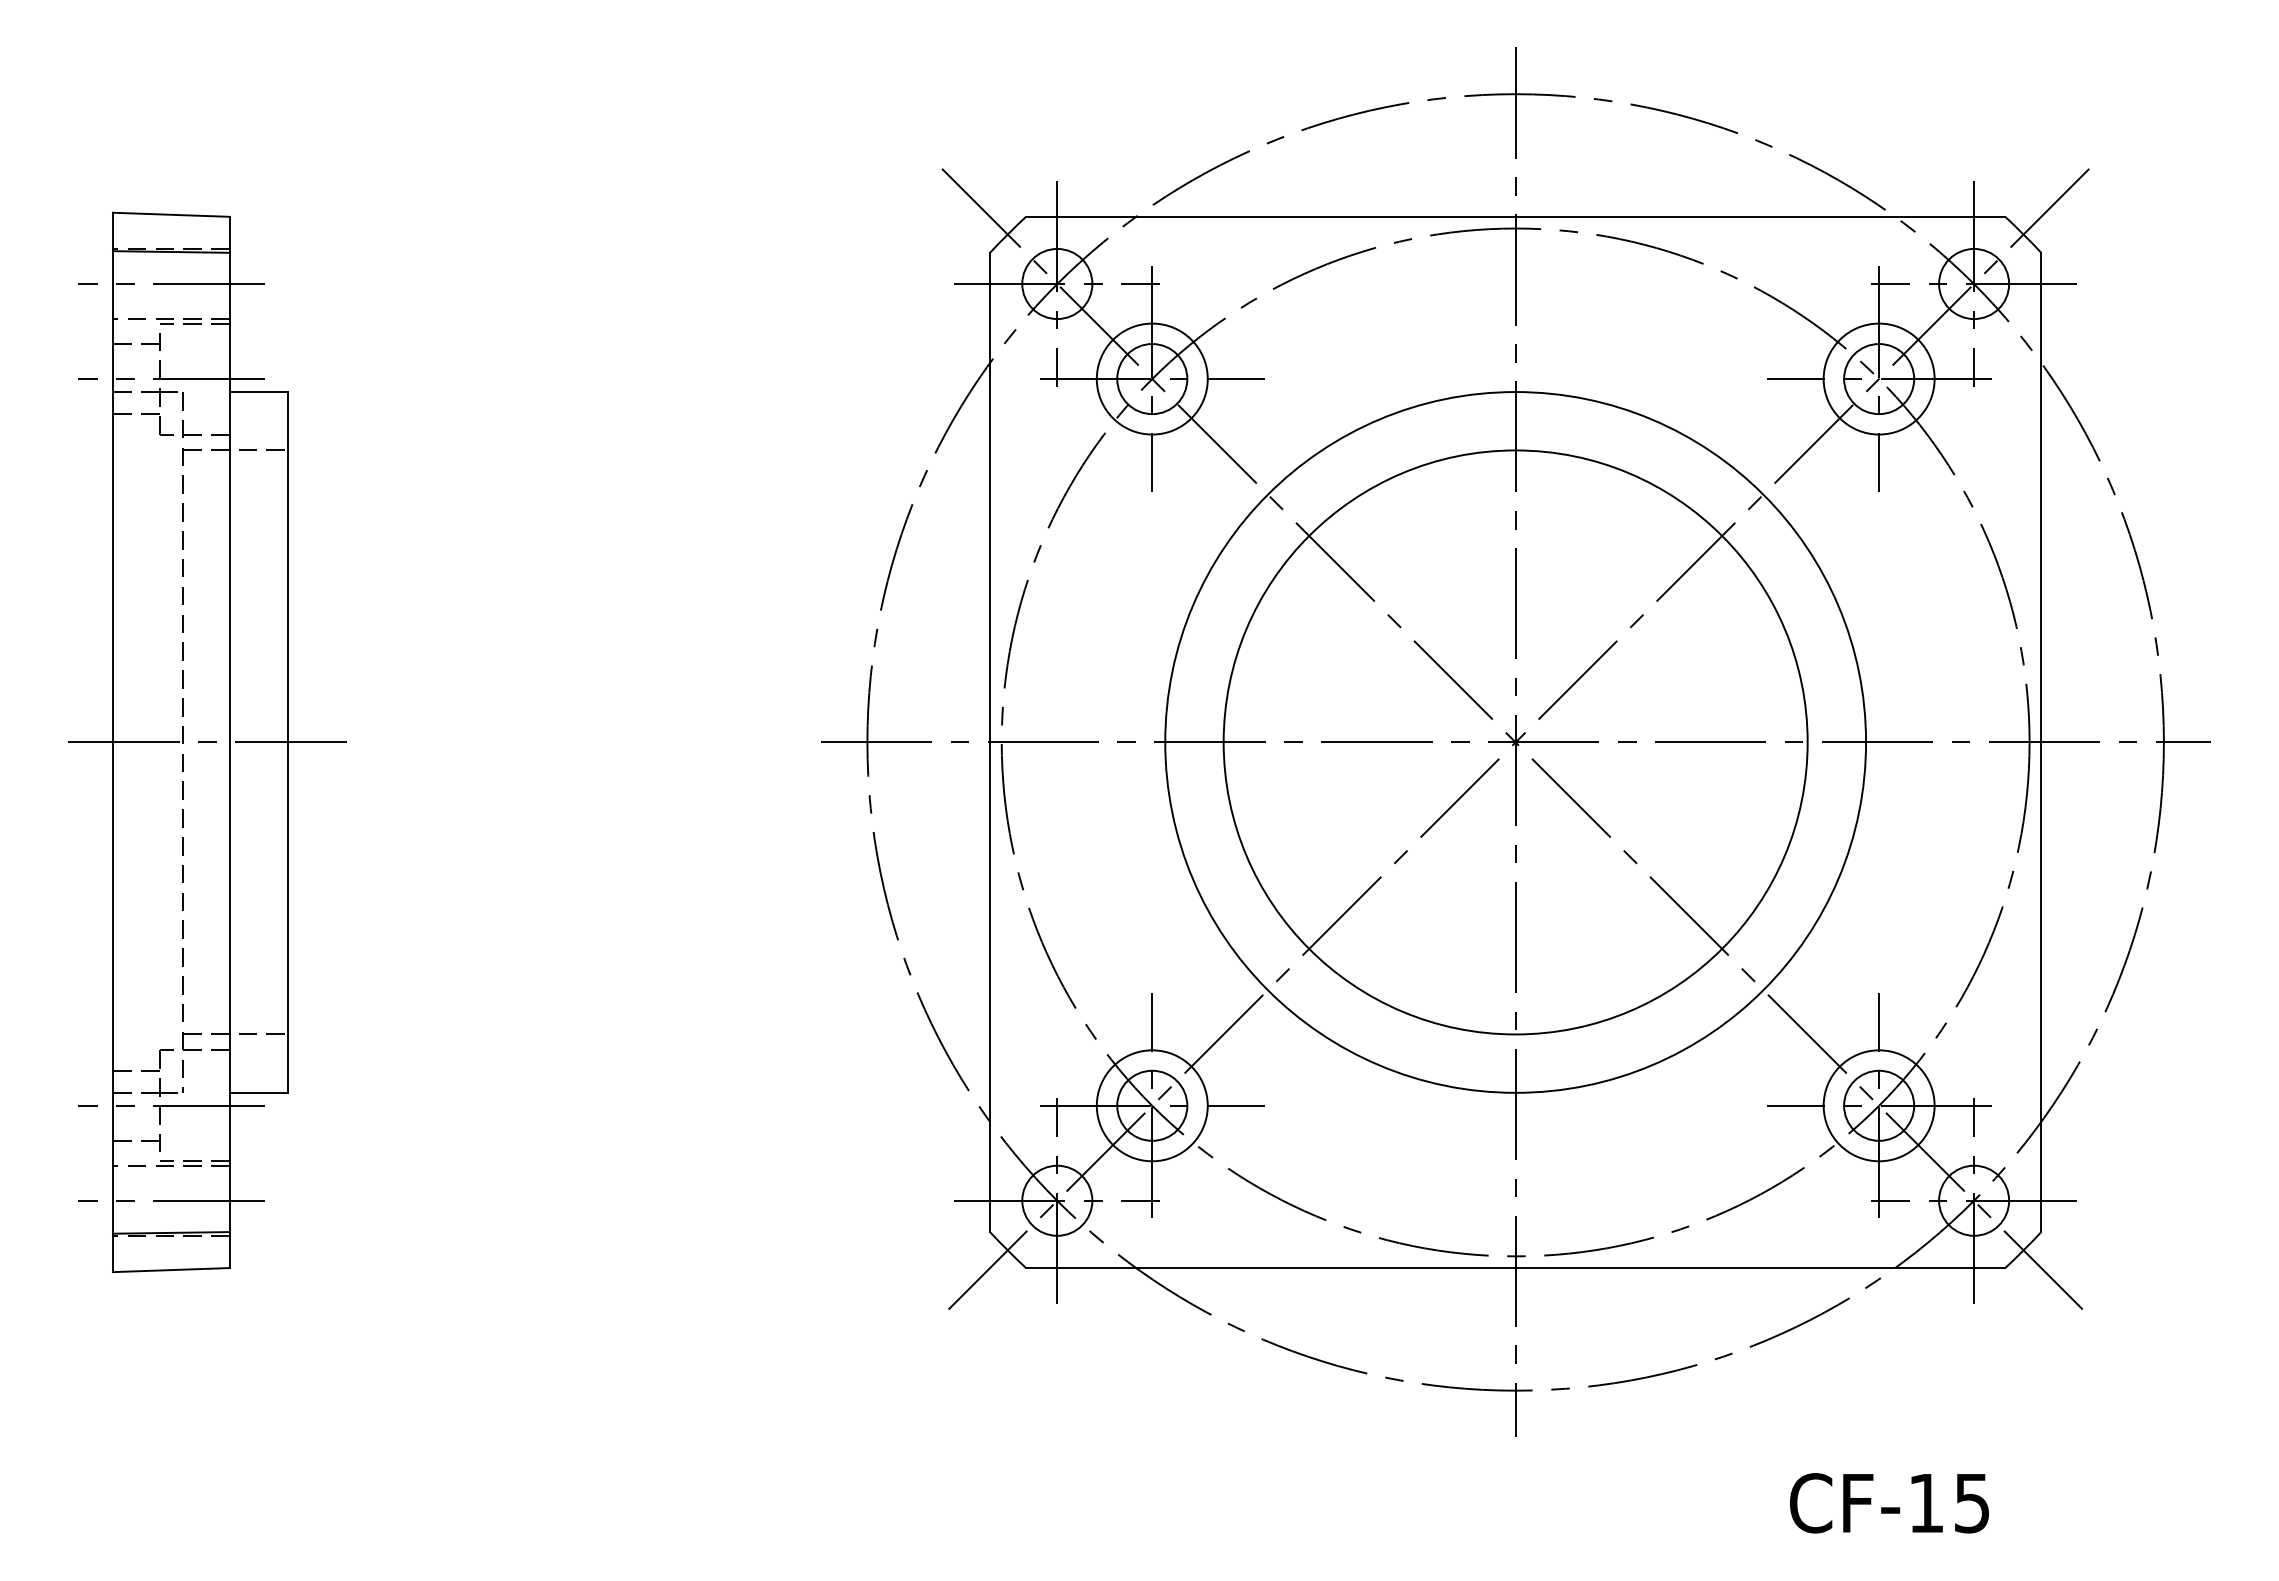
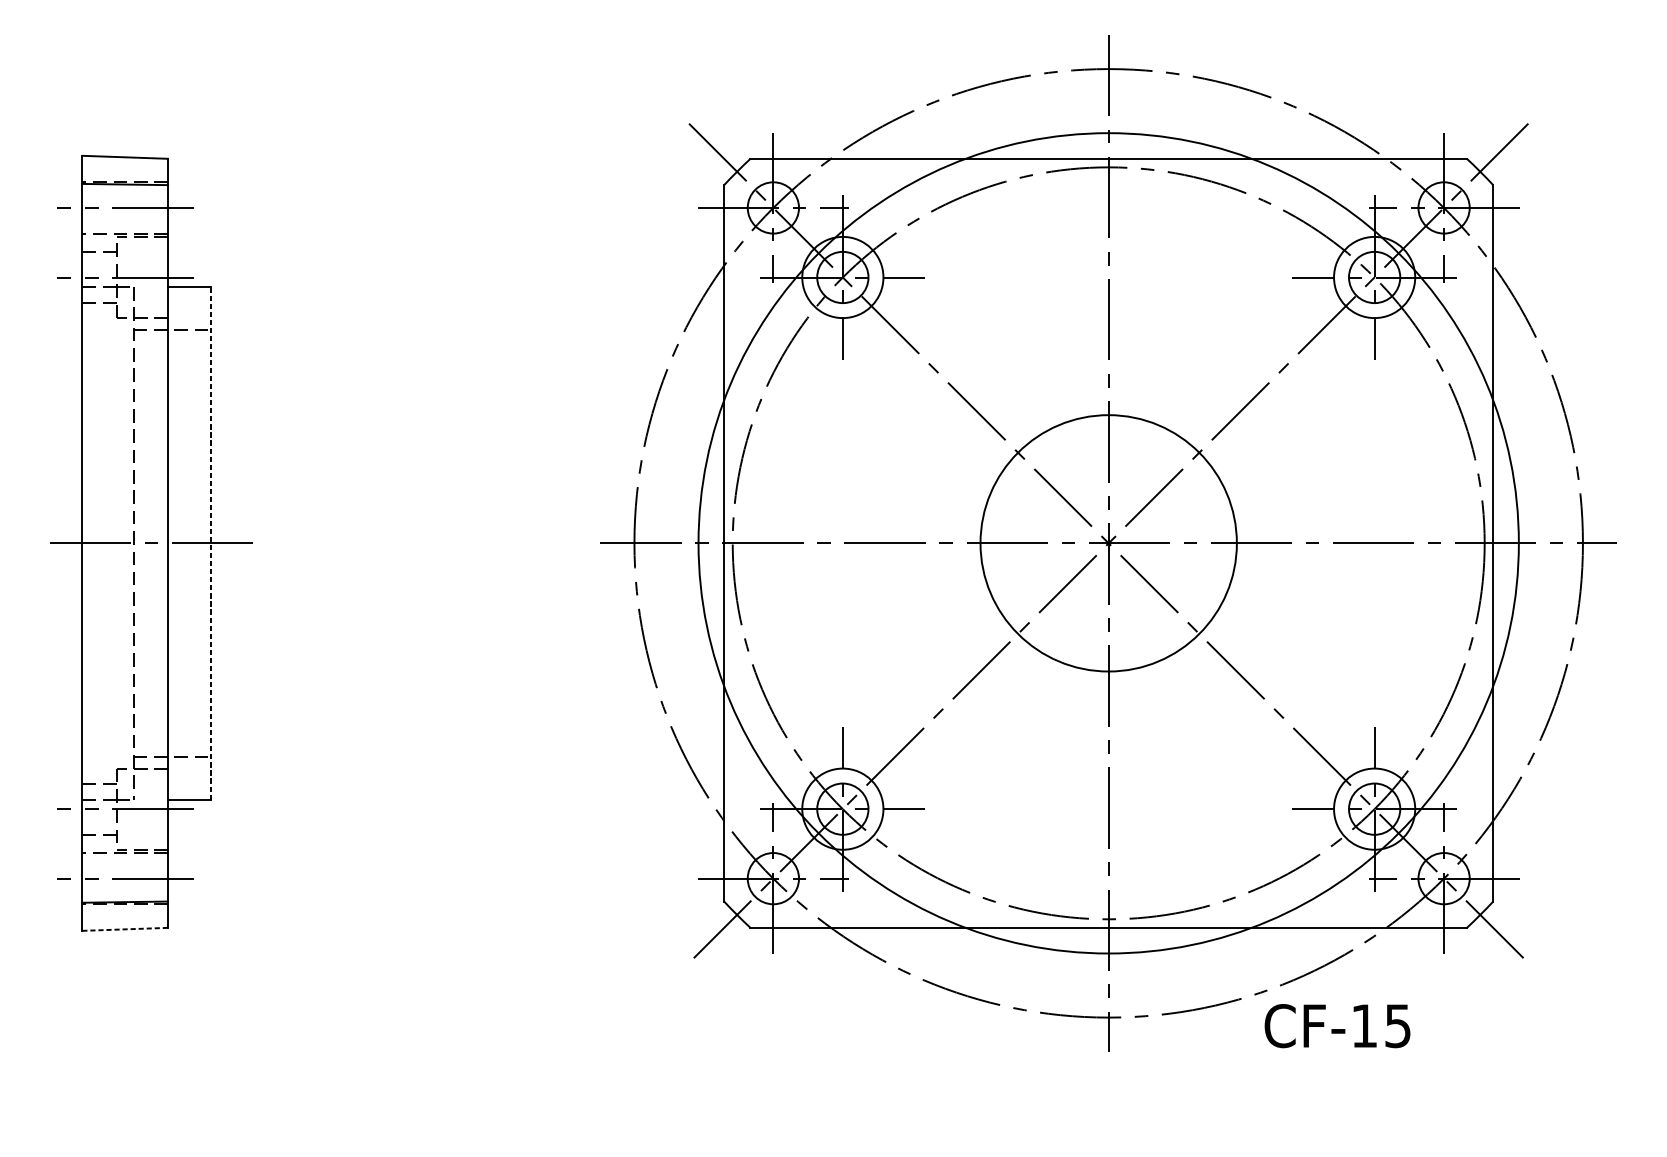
line: (288, 741) -> (210, 542), solid -> dashed
circle: (1515, 742) -> (1108, 543), size x0.6
circle: (1515, 742) -> (1108, 543), size x1.6
line: (170, 1270) -> (124, 929), solid -> dashed
text: (1889, 1503) -> (1337, 1026), moved

